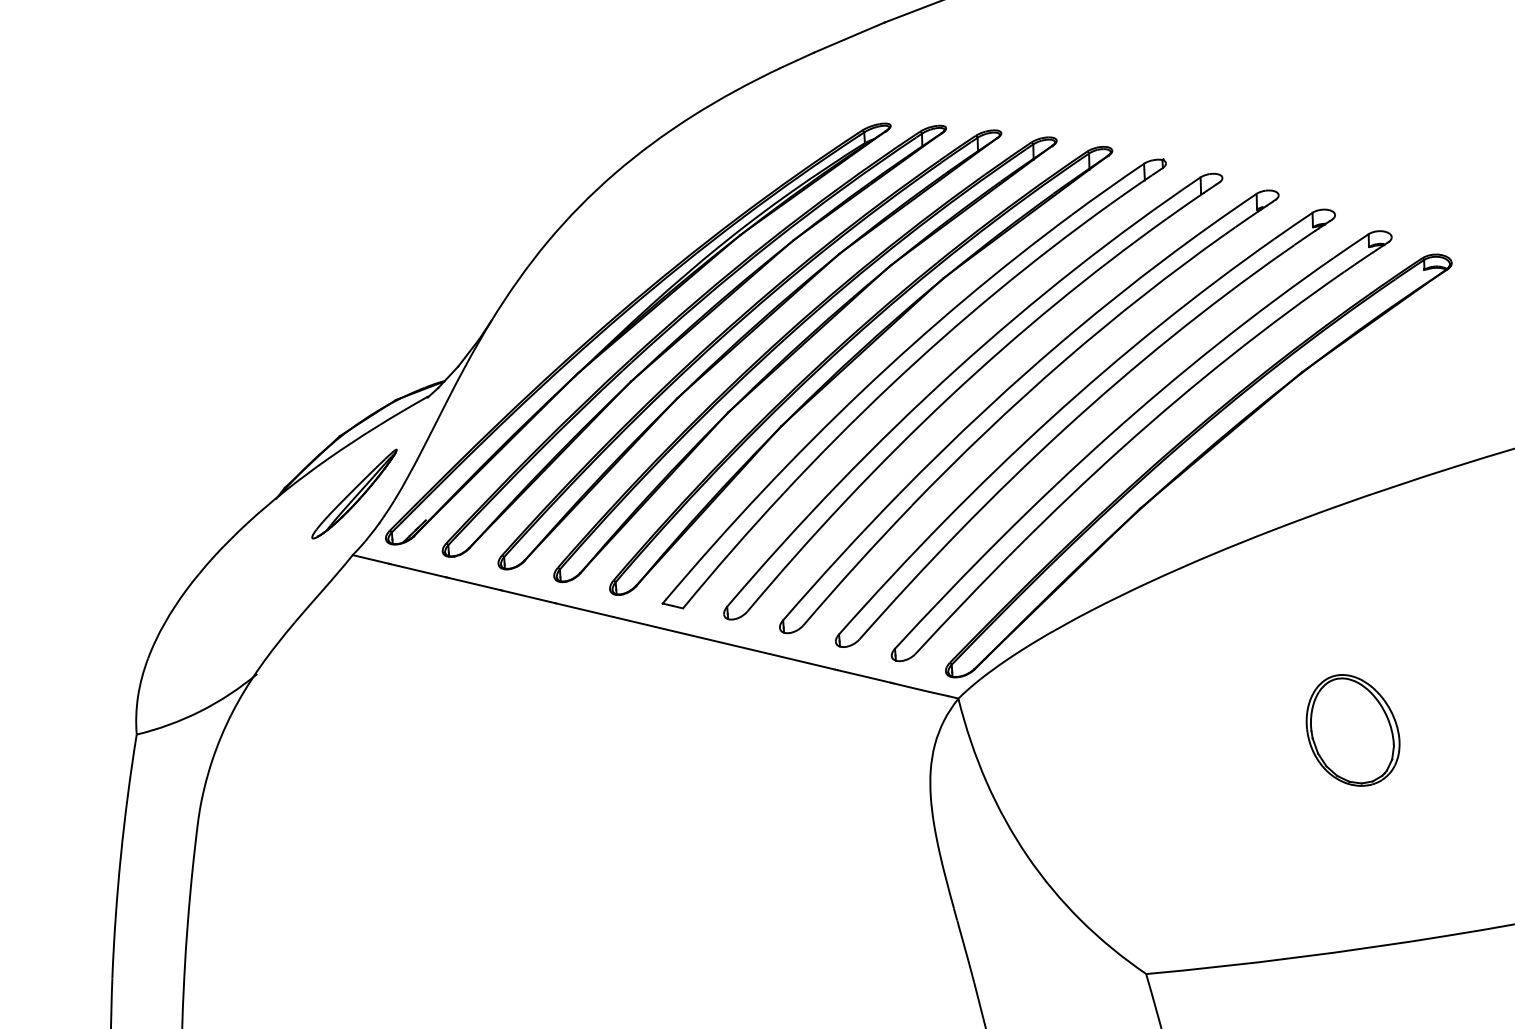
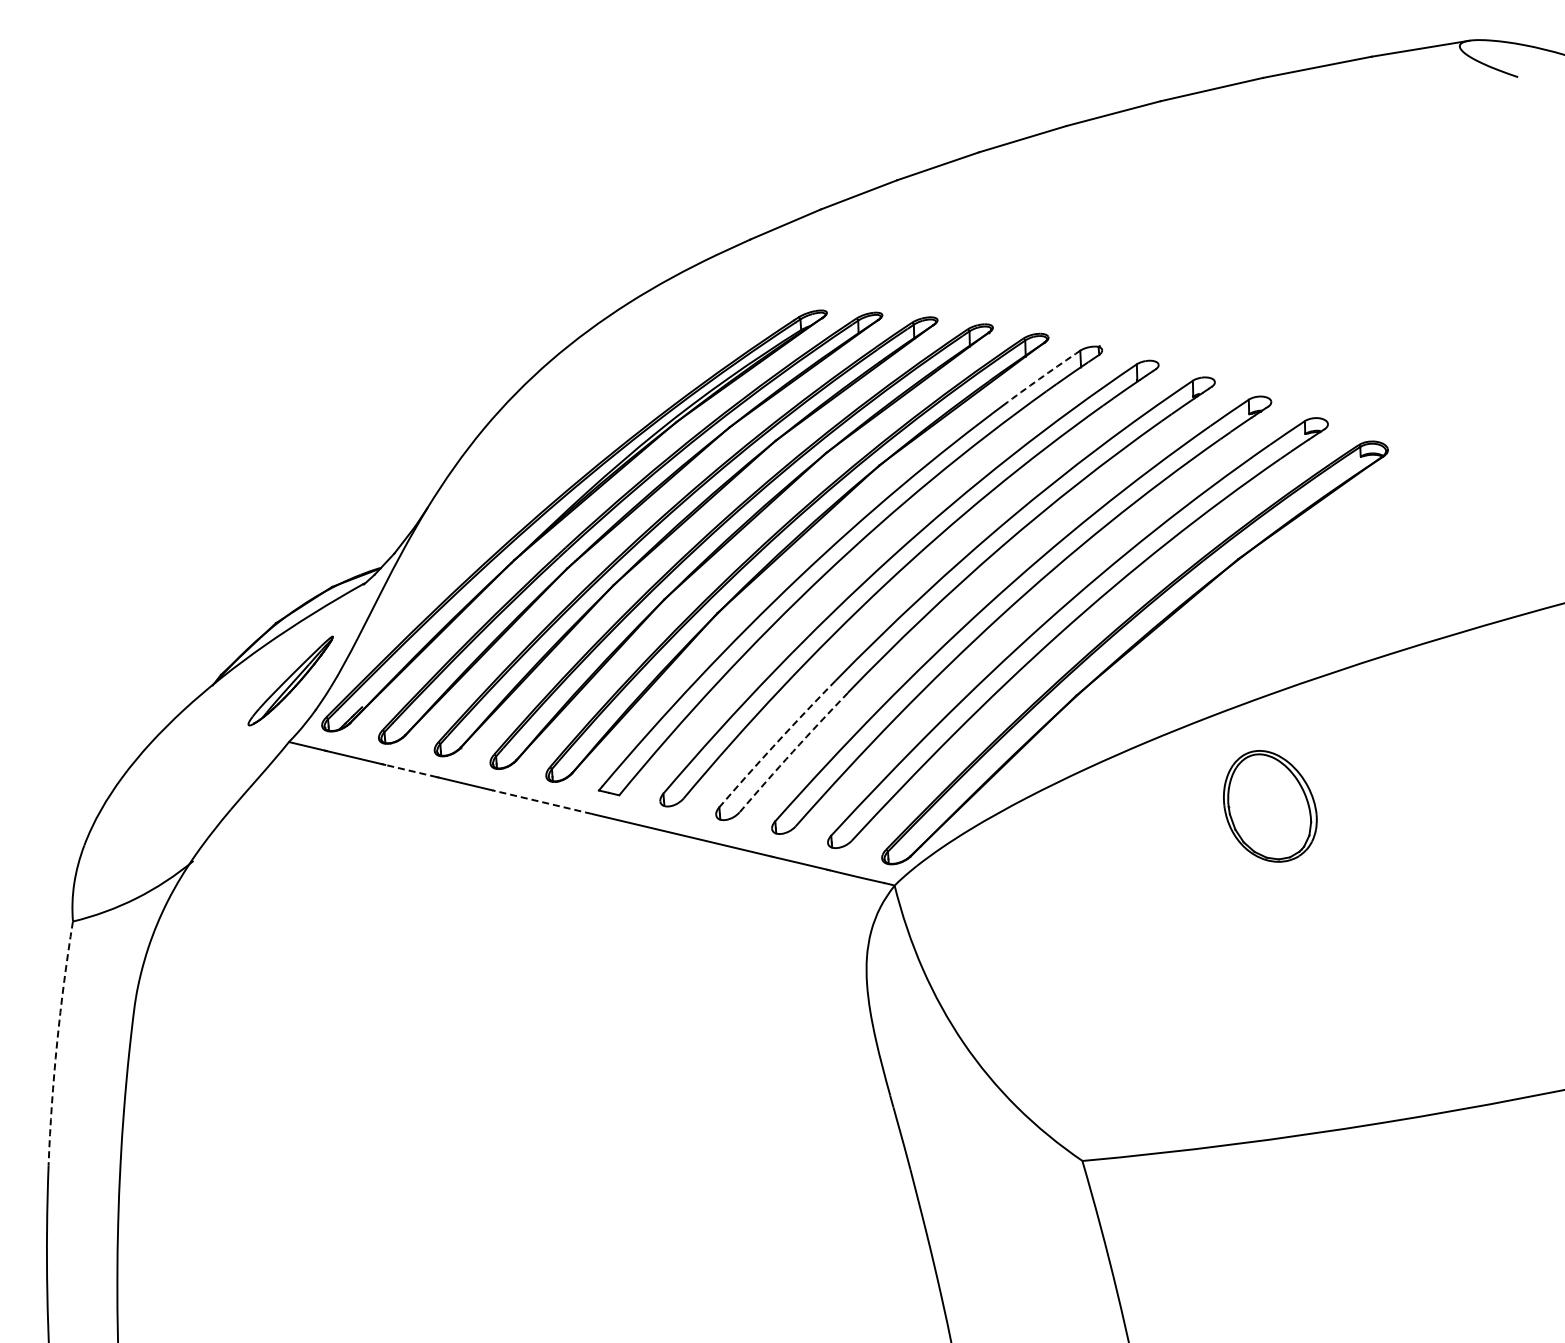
arc: (1107, 188) -> (1043, 375), solid -> dashed
arc: (840, 556) -> (776, 743), solid -> dashed
arc: (856, 564) -> (792, 751), solid -> dashed
line: (475, 584) -> (411, 771), solid -> dashed
line: (605, 615) -> (541, 802), solid -> dashed
part: (1353, 730) -> (1270, 806), moved
arc: (121, 856) -> (57, 1043), solid -> dashed

